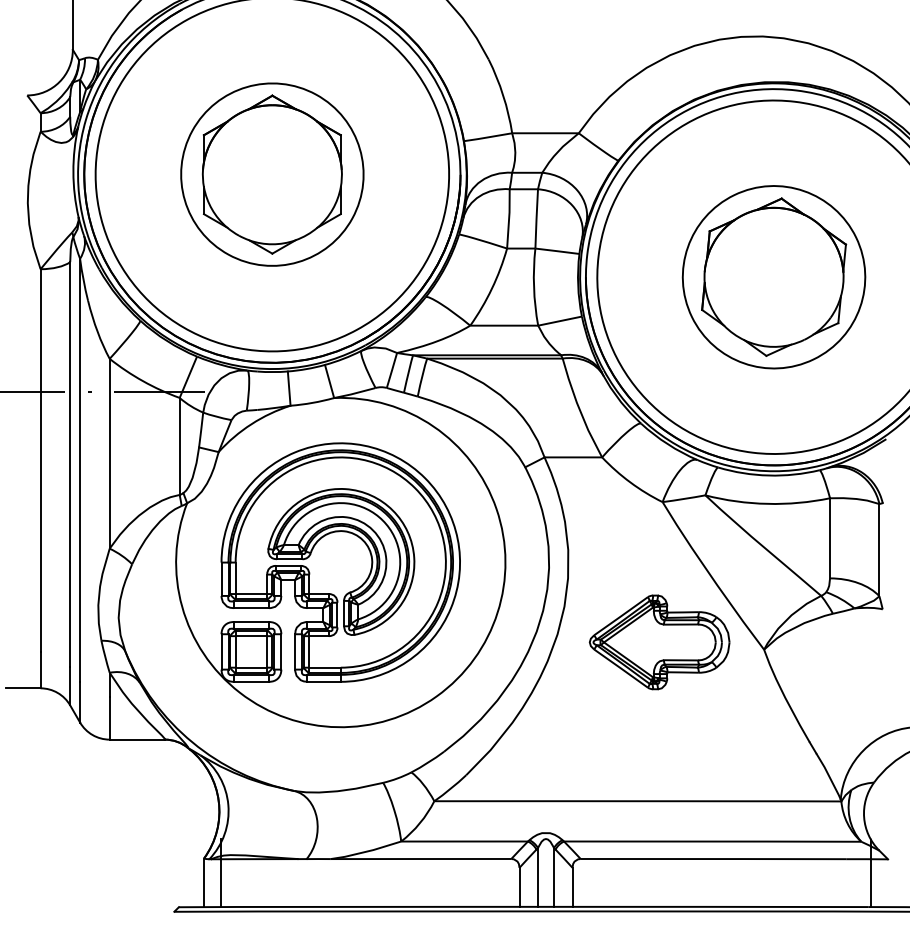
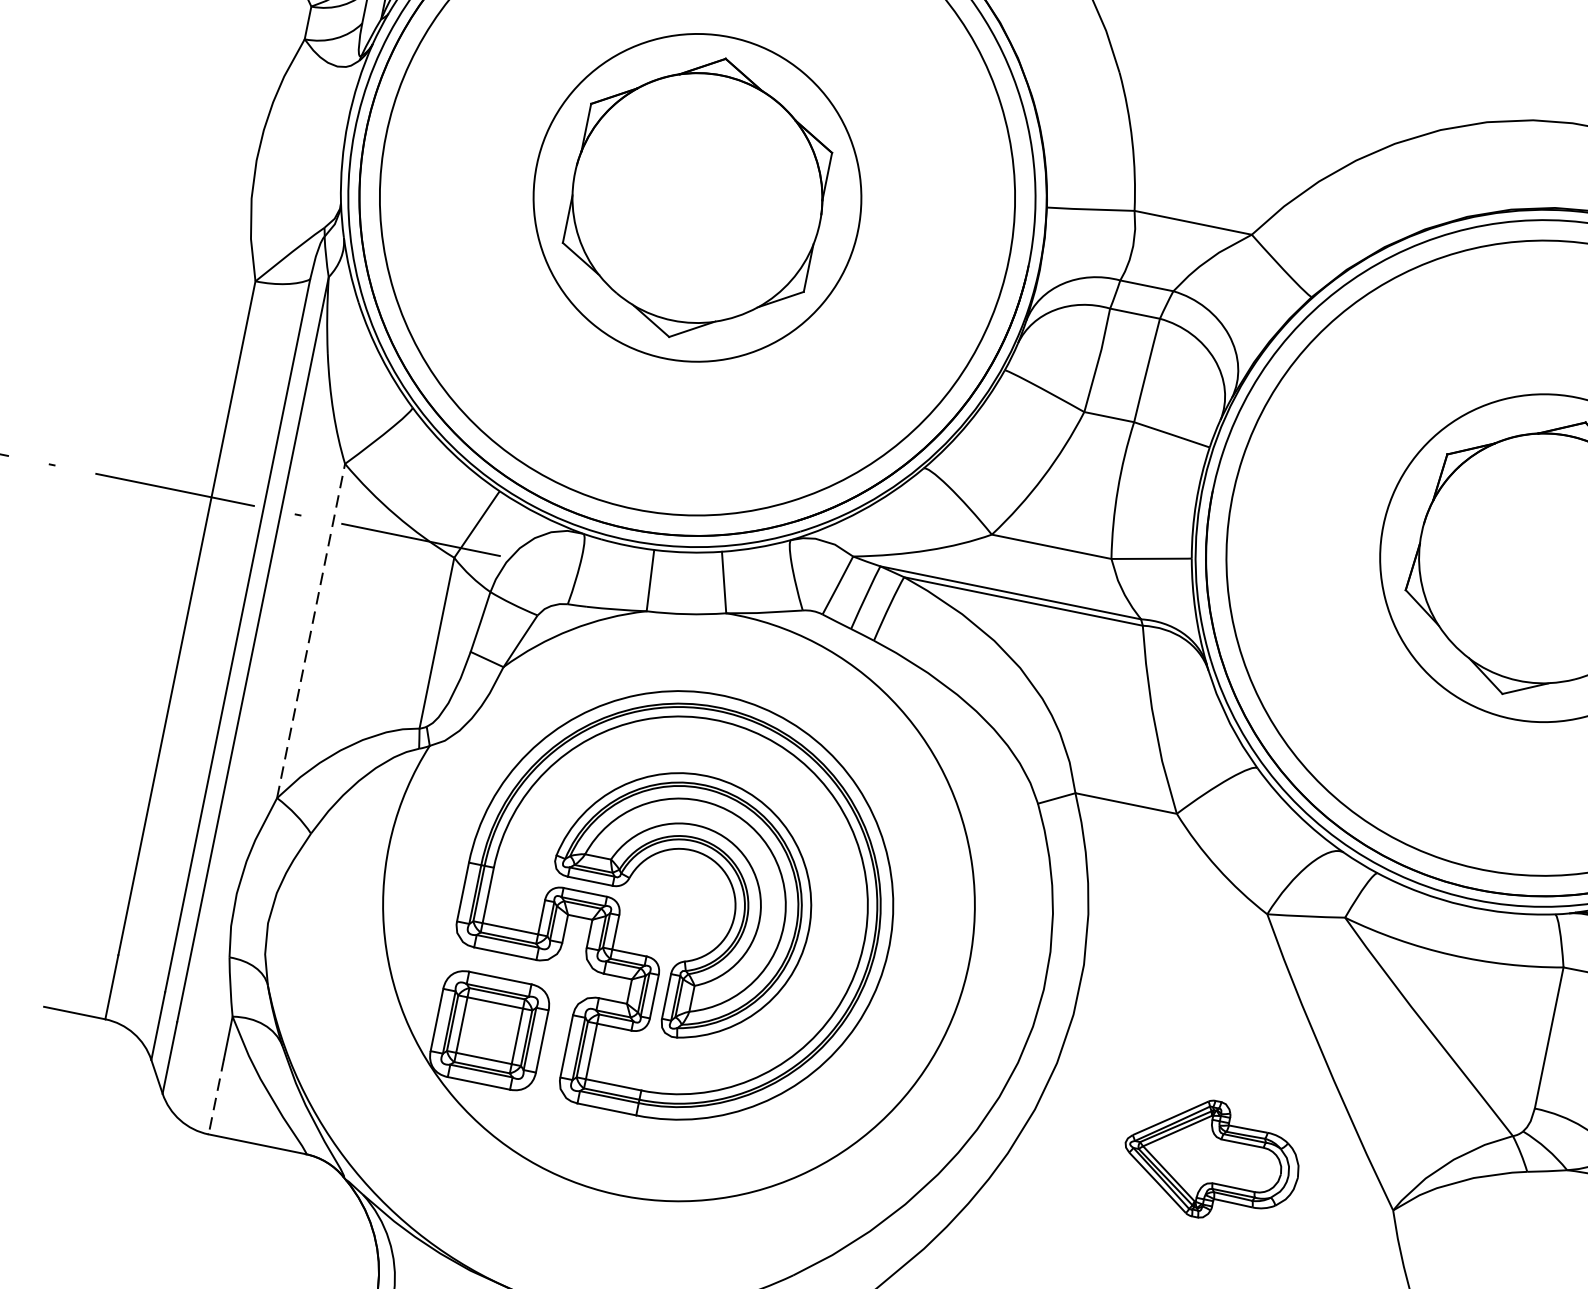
line: (109, 453) -> (310, 630), solid -> dashed
part: (659, 642) -> (1211, 1160), size x0.7
line: (109, 718) -> (215, 1097), solid -> dashed

